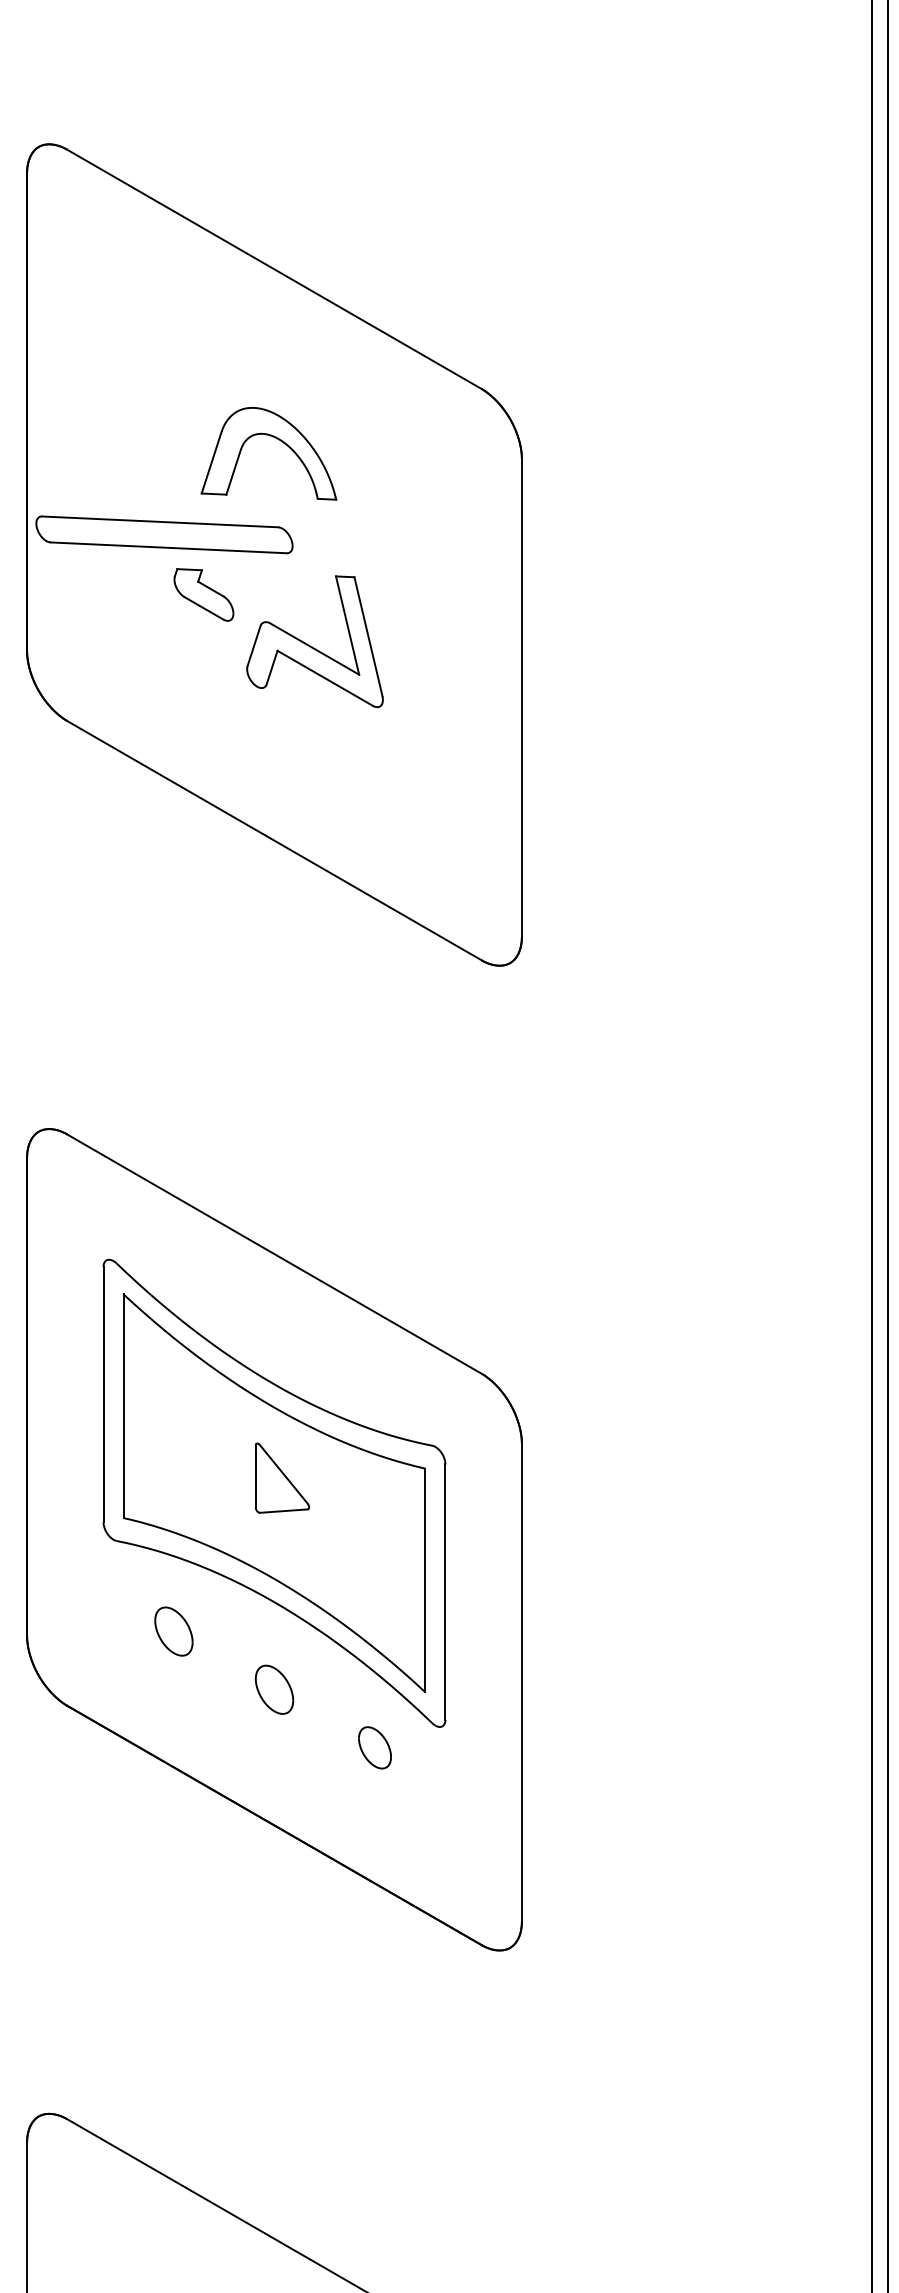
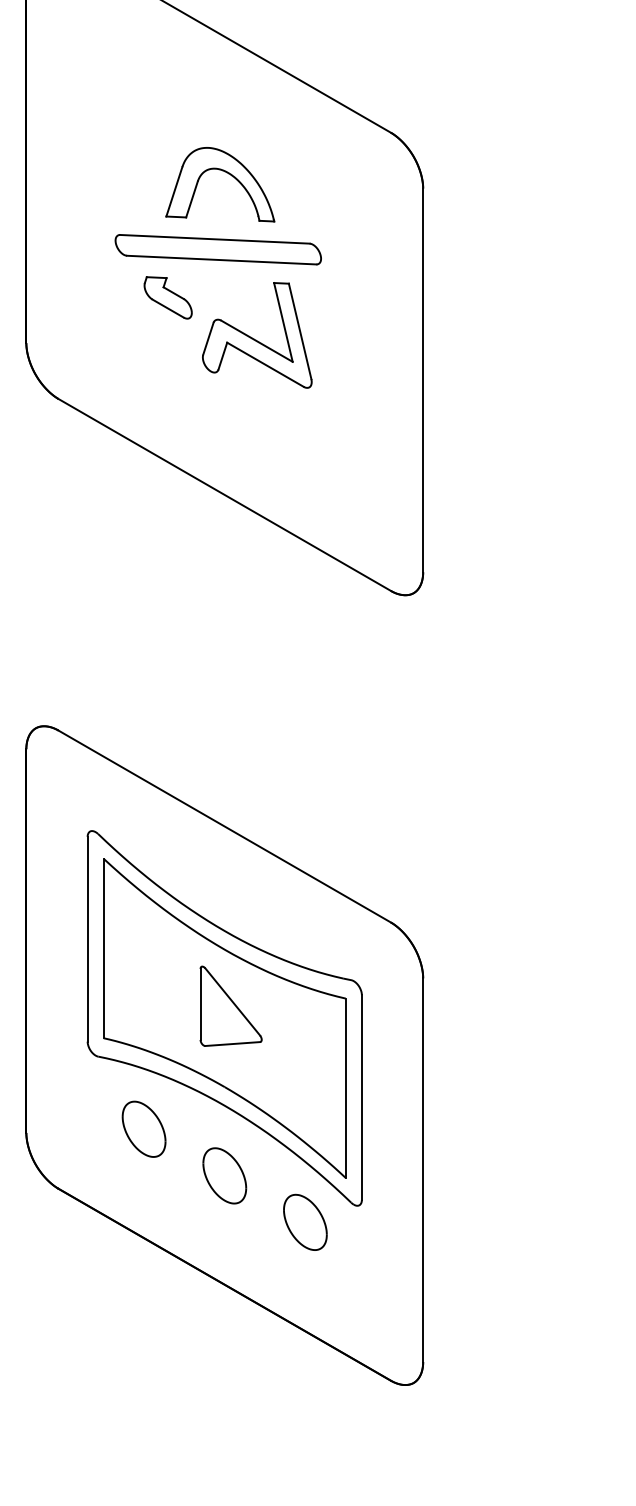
part: (164, 534) -> (218, 249), moved
part: (282, 1477) -> (231, 1005), size x1.43
part: (173, 1631) -> (143, 1129), size x1.43
part: (274, 1689) -> (224, 1175), size x1.43
part: (374, 1747) -> (304, 1222), size x1.67

